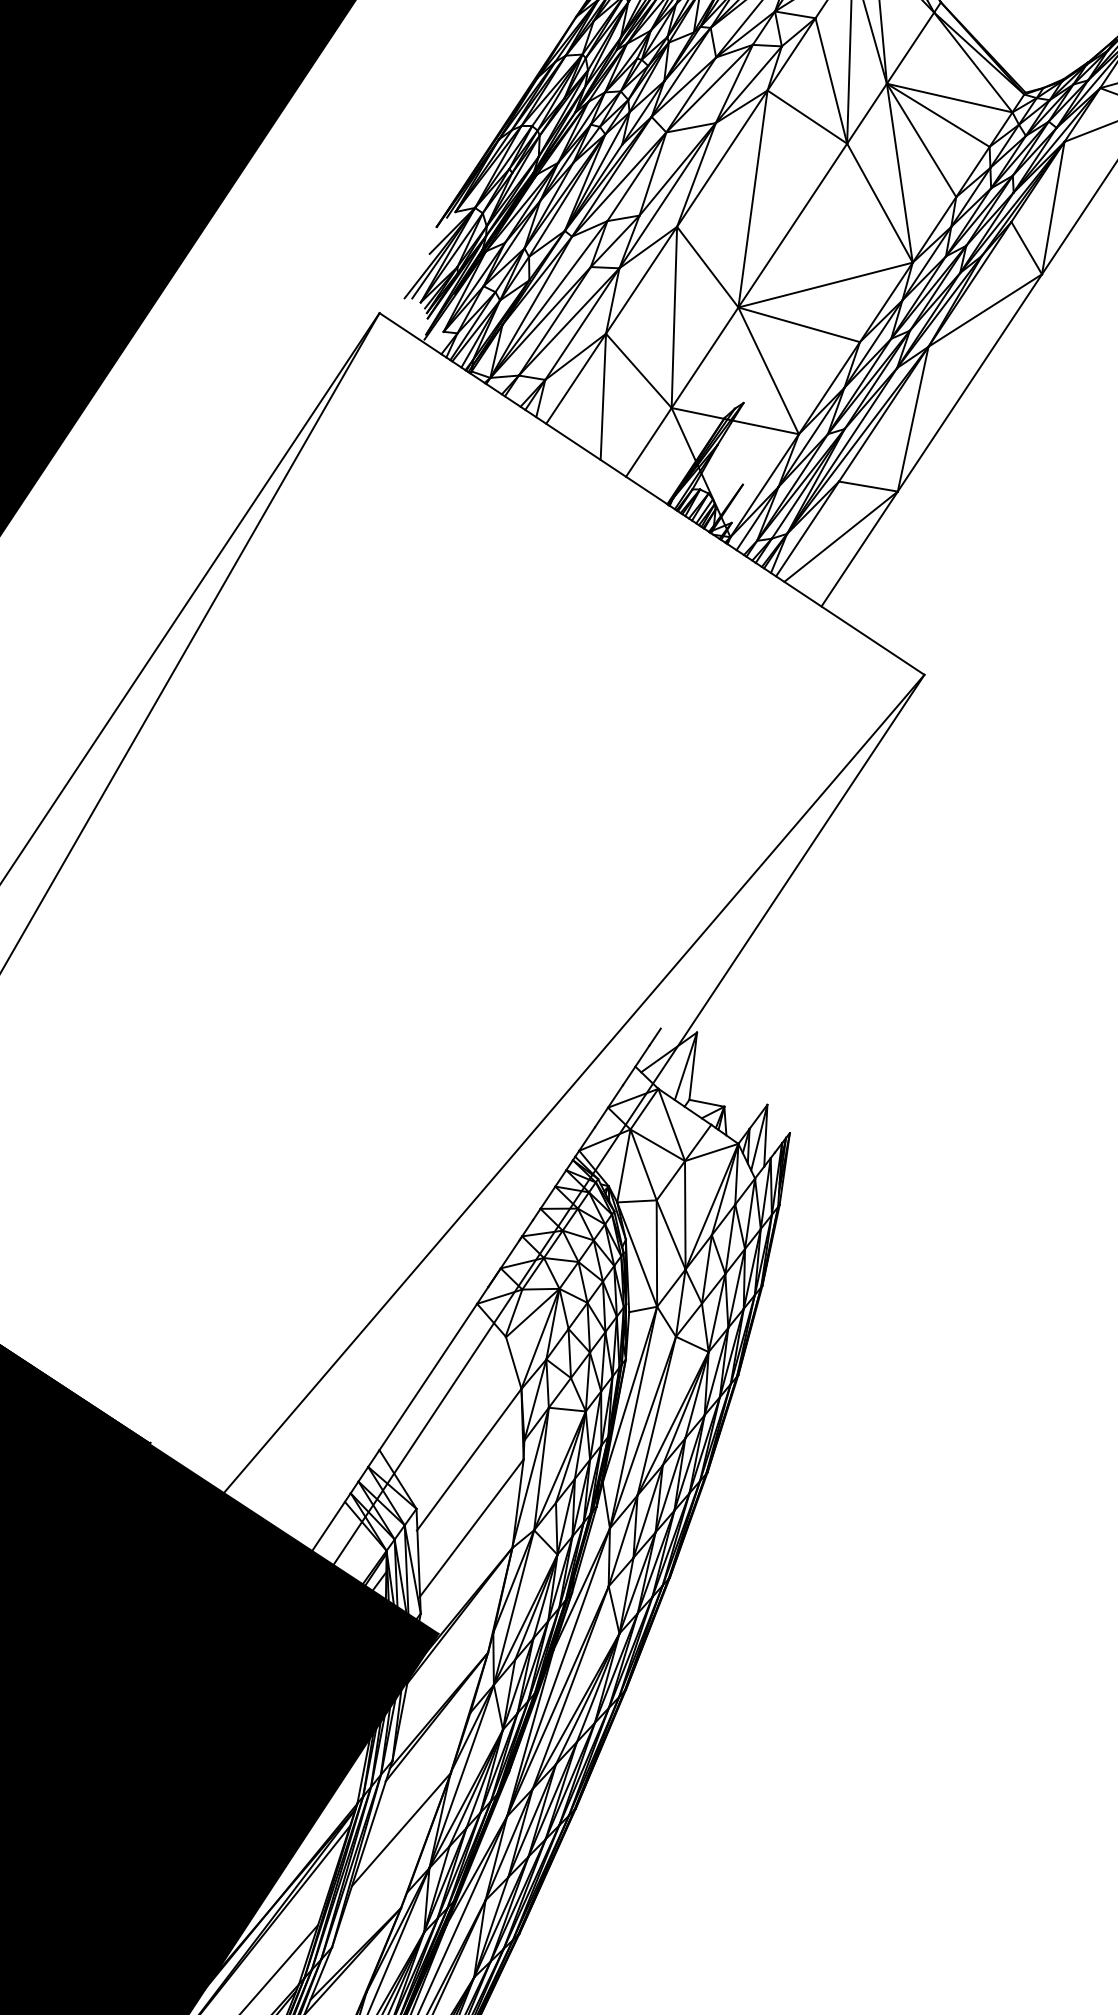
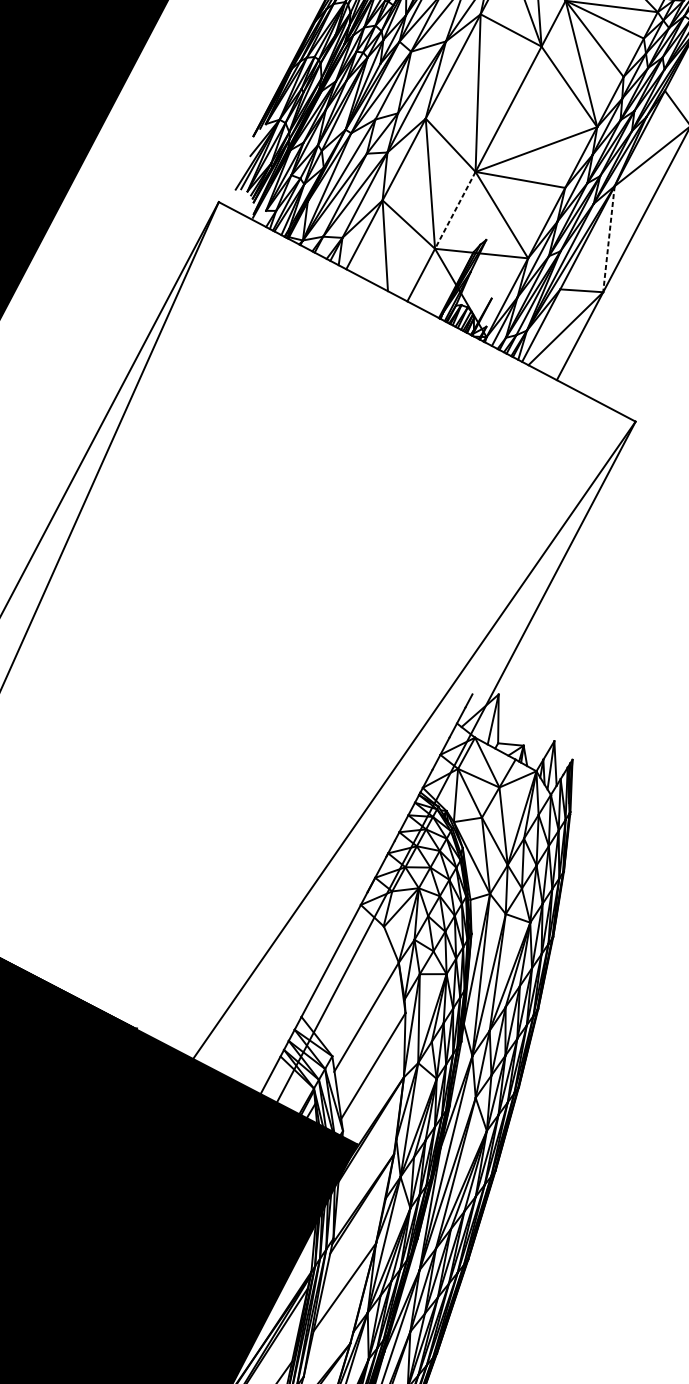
line: (704, 358) -> (454, 210), solid -> dashed
line: (913, 419) -> (609, 239), solid -> dashed

